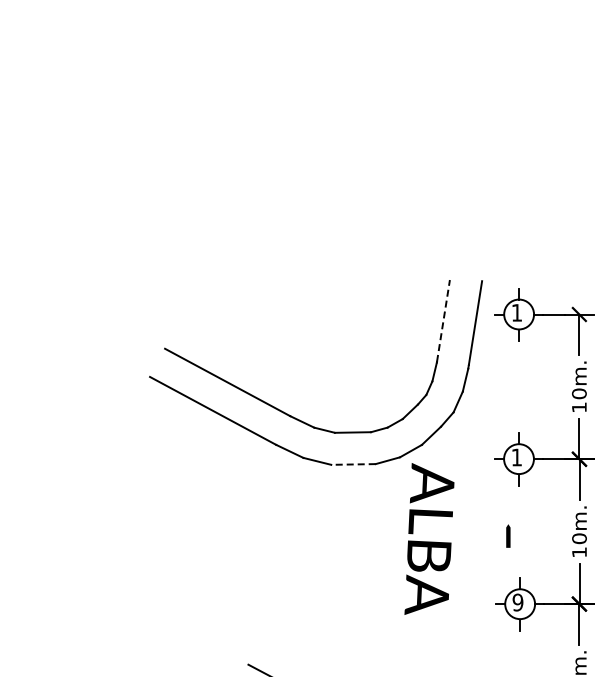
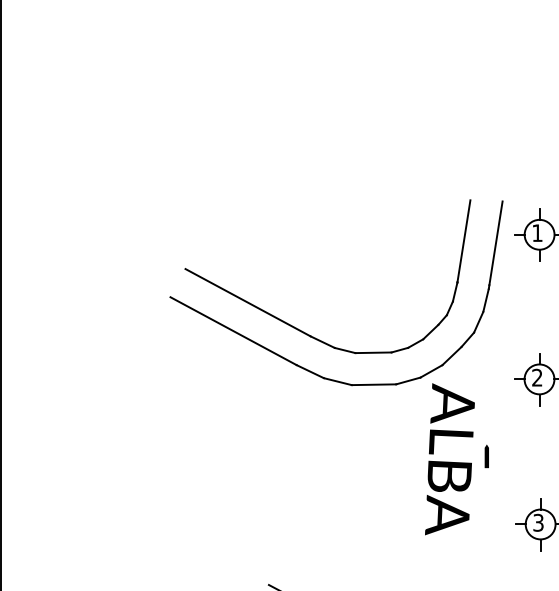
line: (443, 320) -> (463, 240), dashed -> solid
text: (516, 457) -> (536, 377), 1 -> 2
line: (352, 464) -> (372, 384), dashed -> solid
line: (508, 535) -> (486, 455), moved
text: (517, 602) -> (537, 522), 9 -> 3

